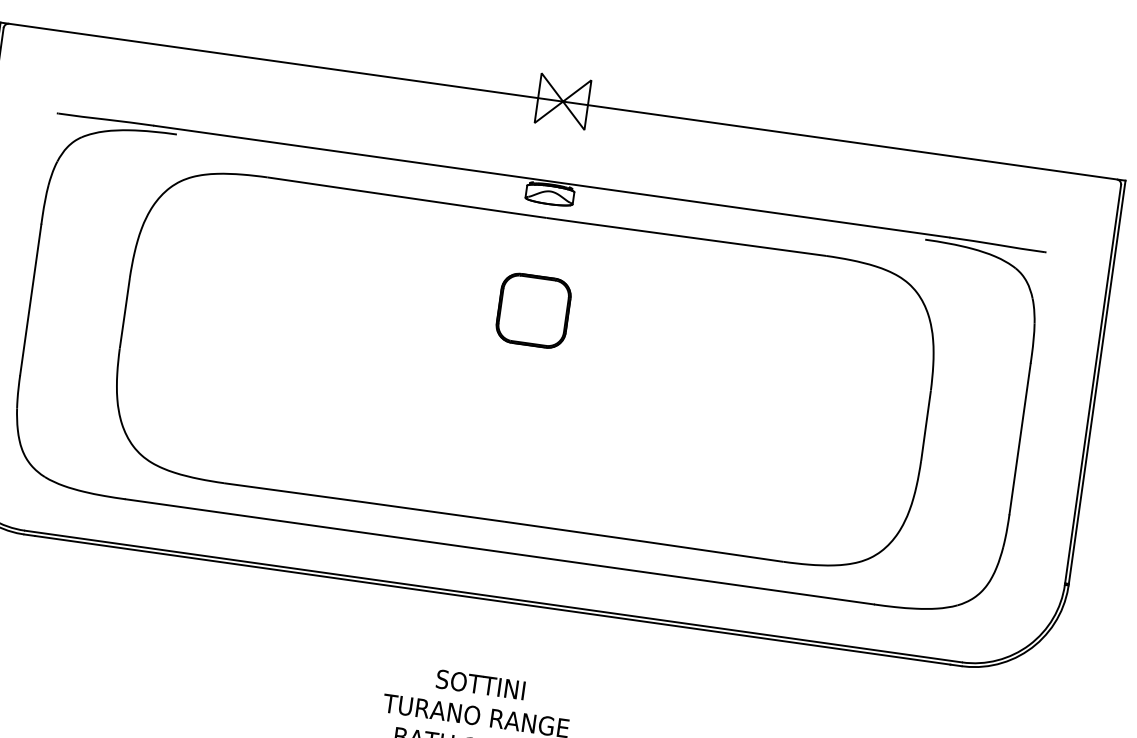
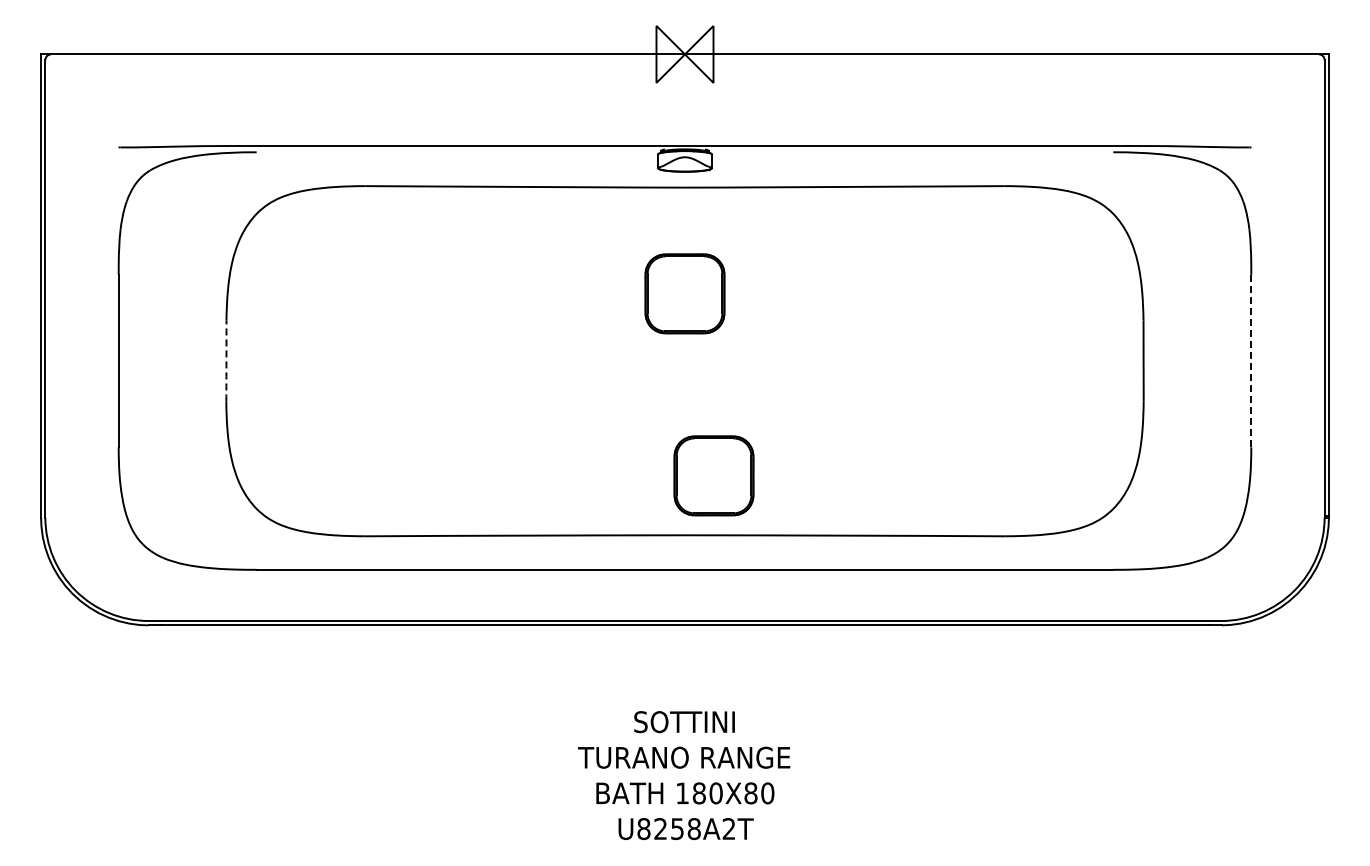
arc: (124, 313) -> (226, 361), solid -> dashed
line: (1020, 439) -> (1251, 361), solid -> dashed
part: (536, 472) -> (713, 475), added

